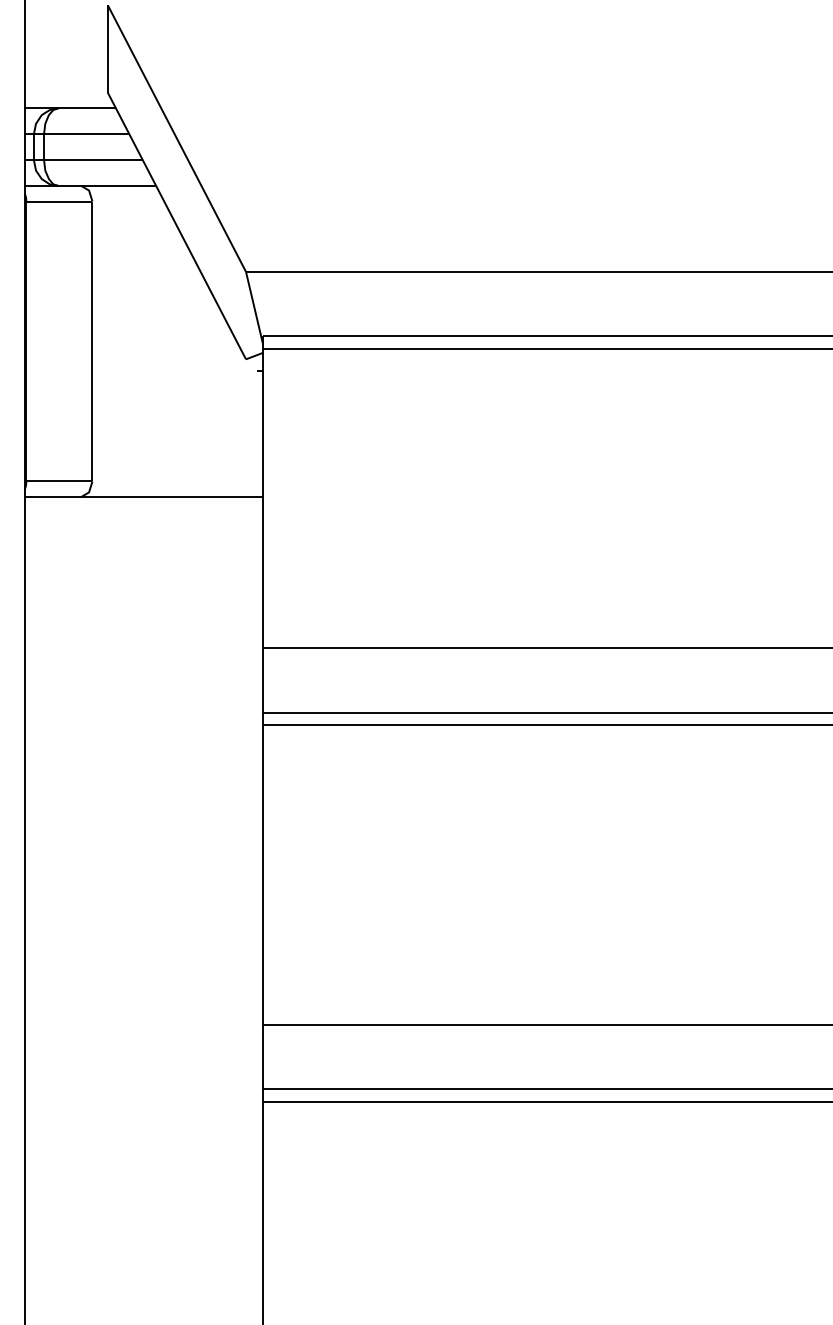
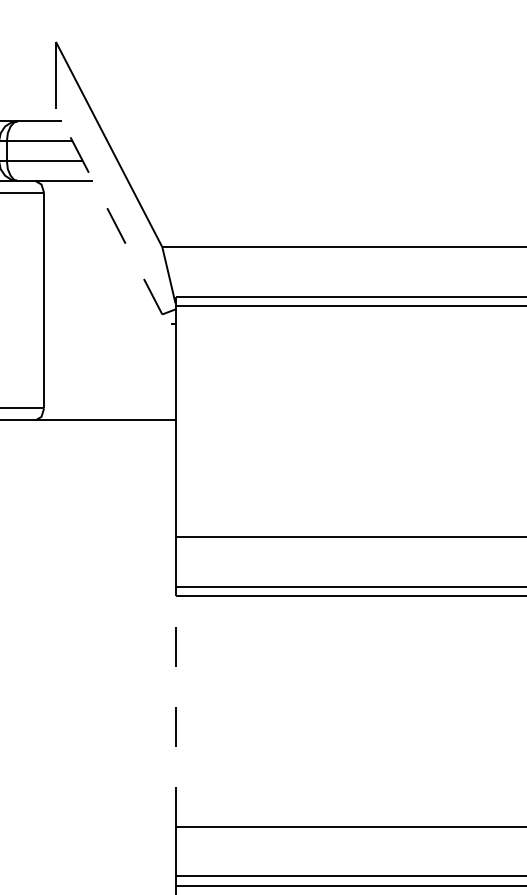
line: (176, 225) -> (108, 211), solid -> dashed
line: (263, 874) -> (175, 710), solid -> dashed

